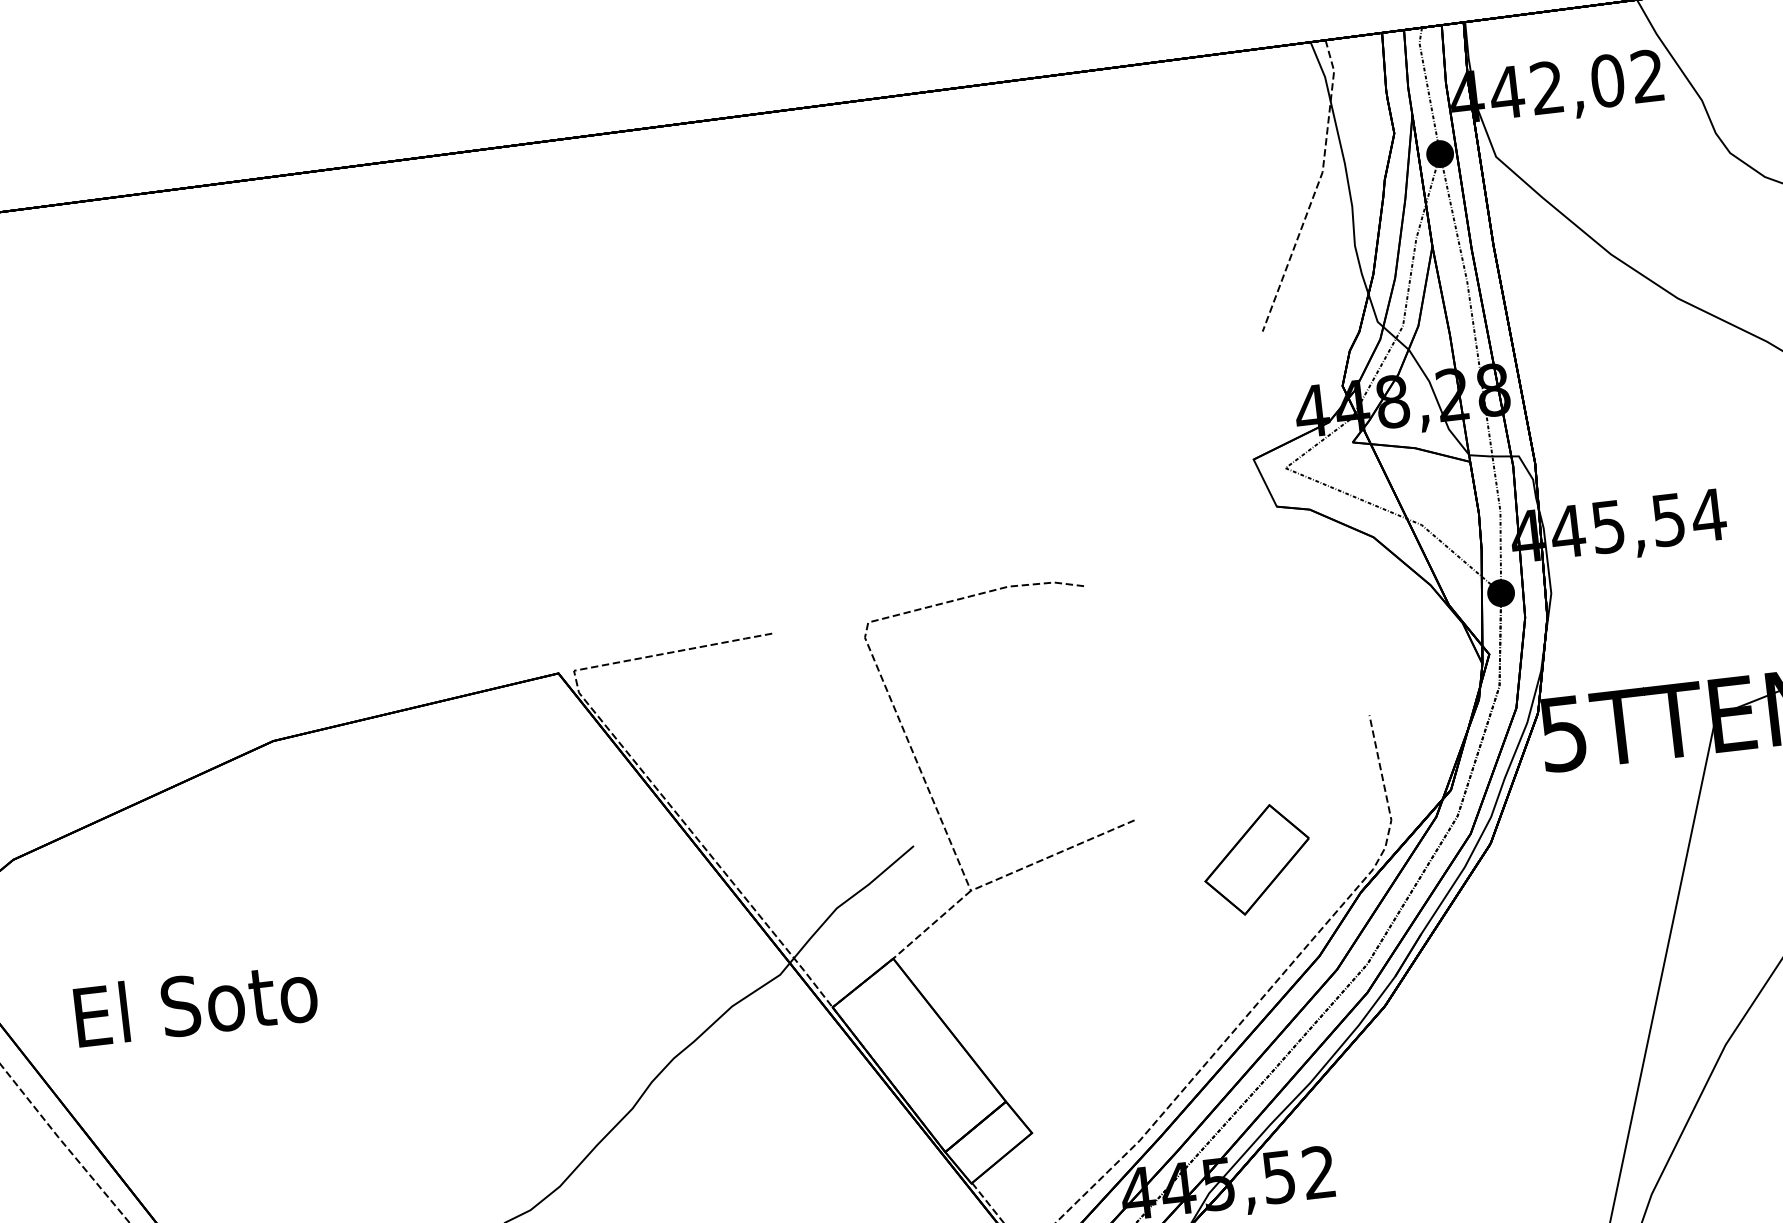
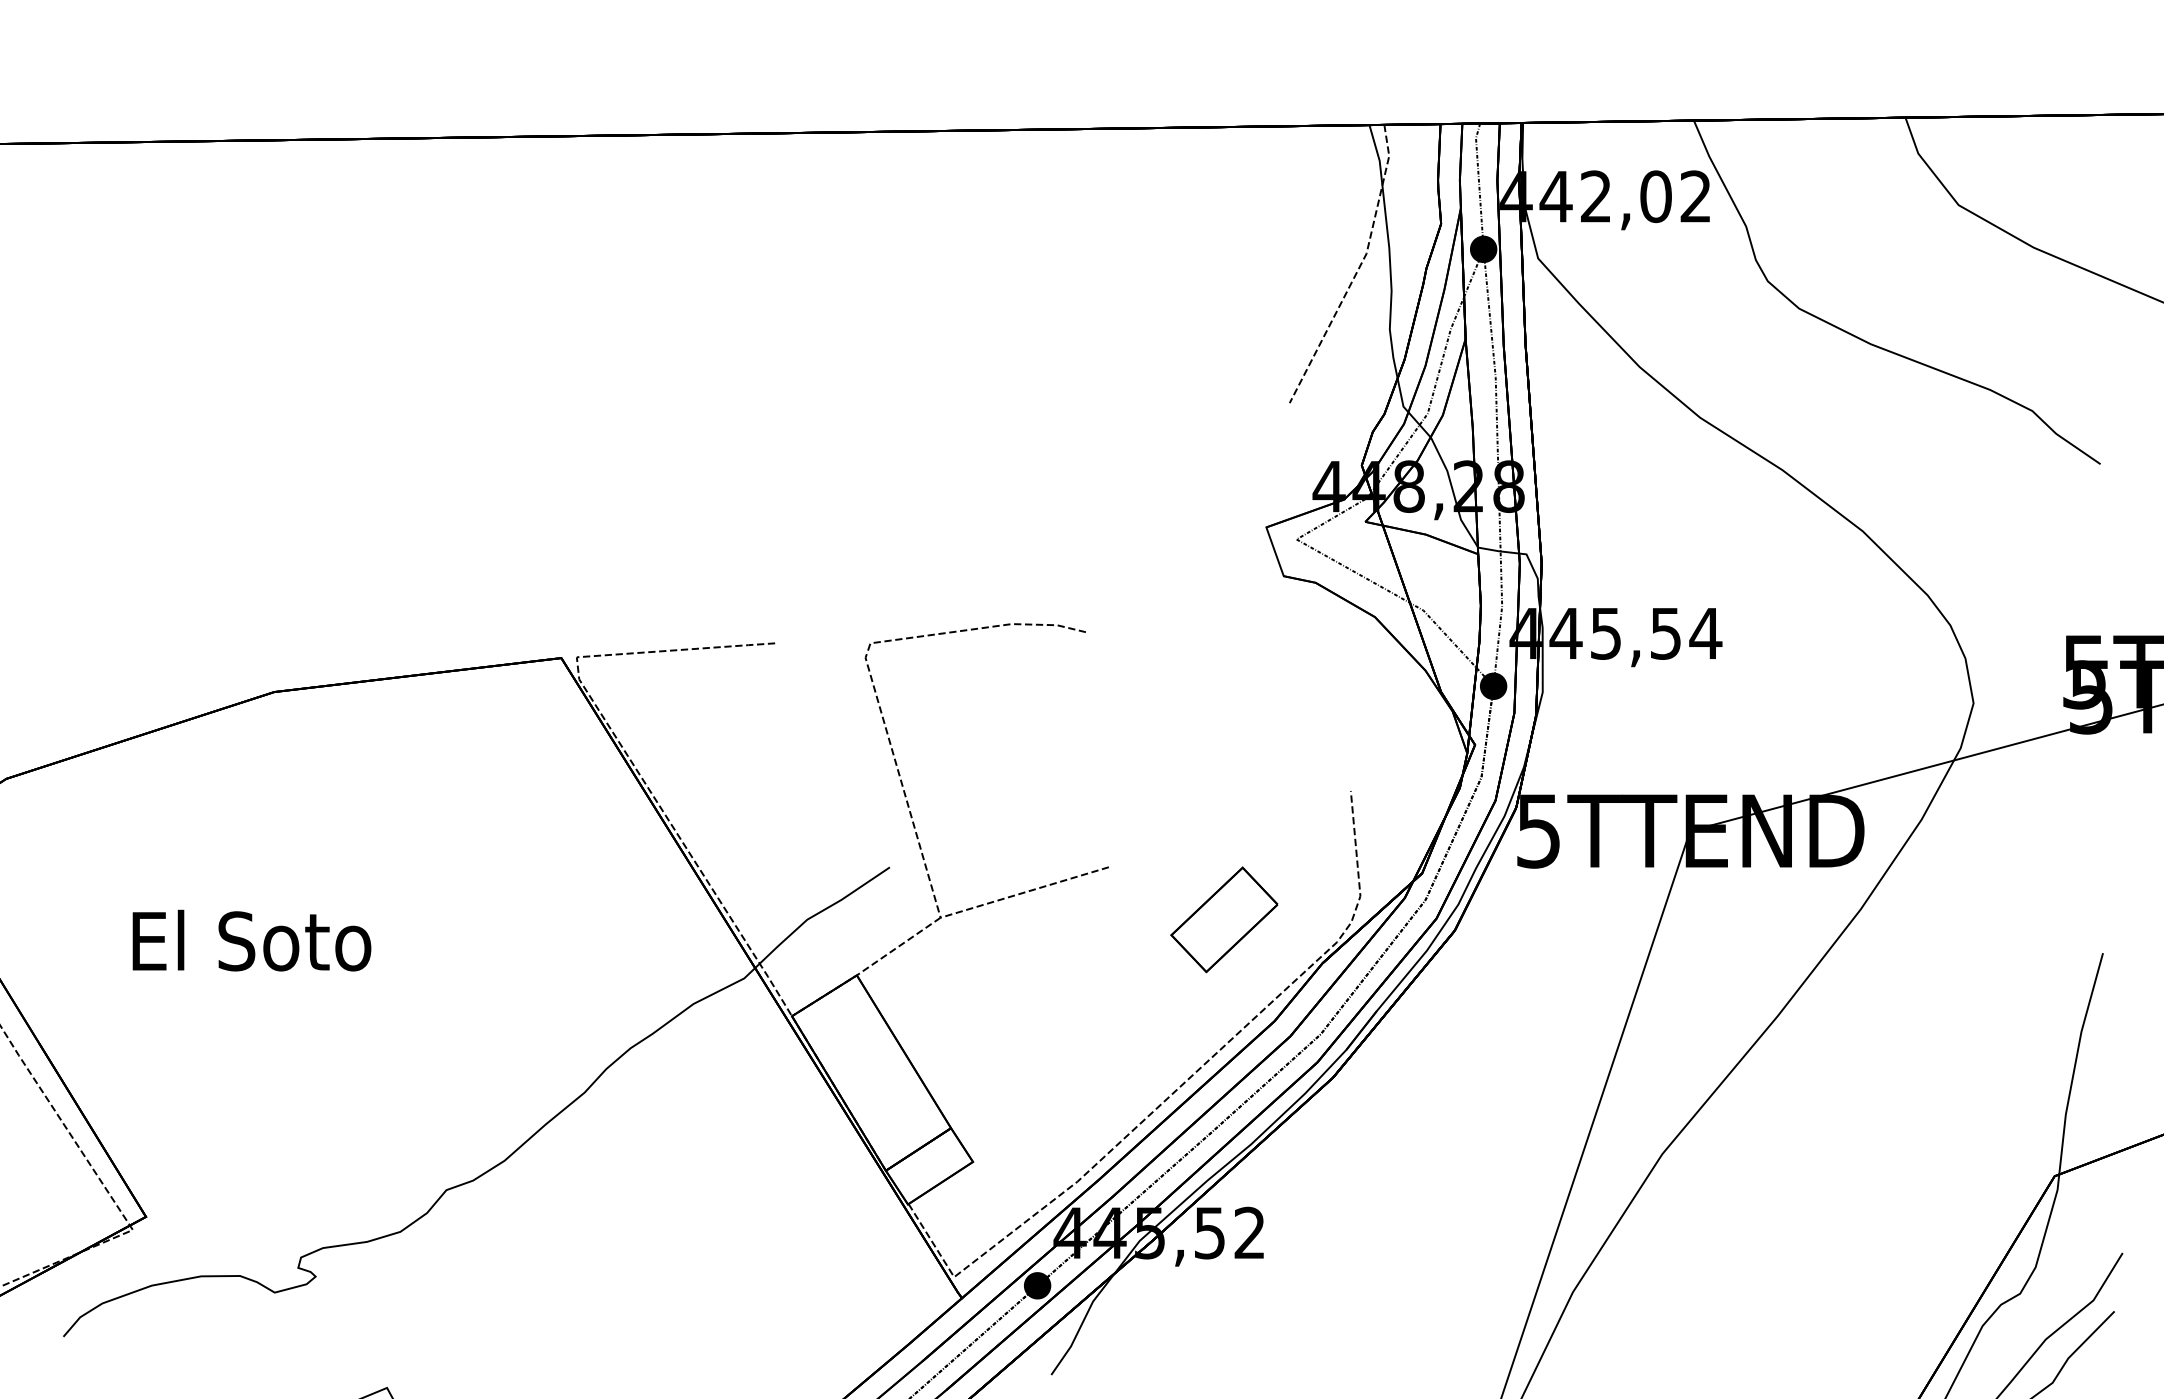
text: (195, 1003) -> (251, 940), moved

